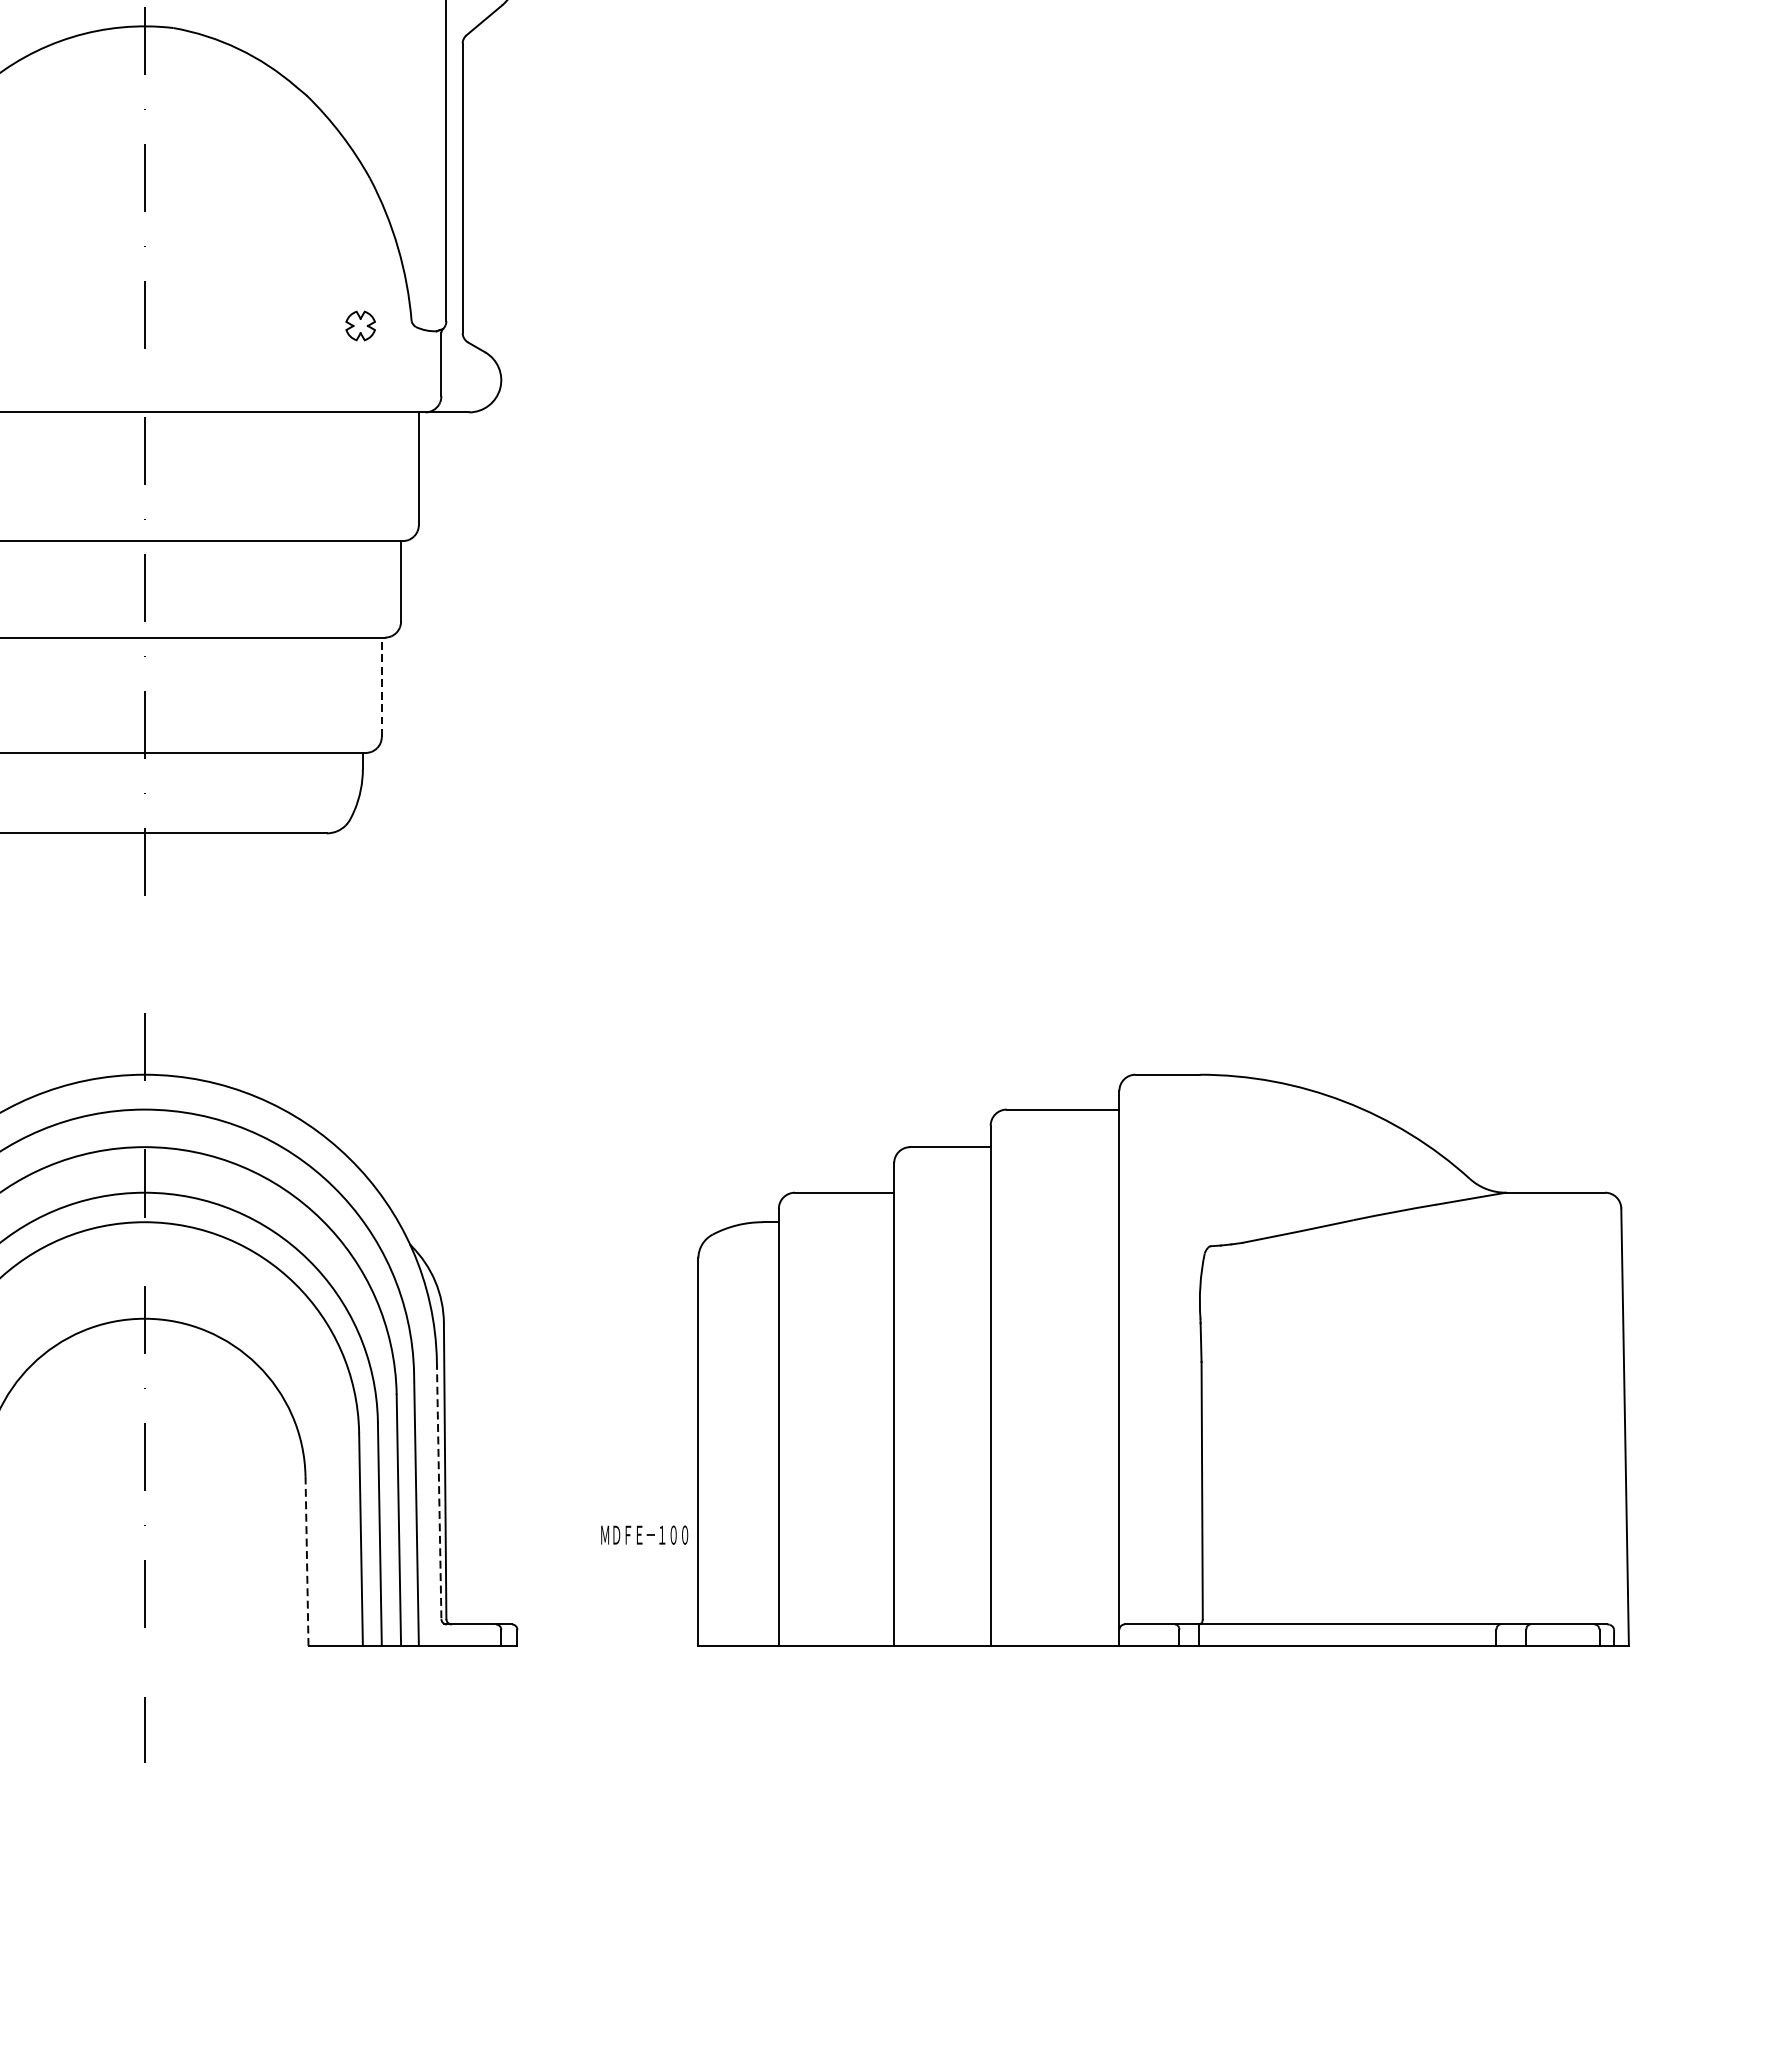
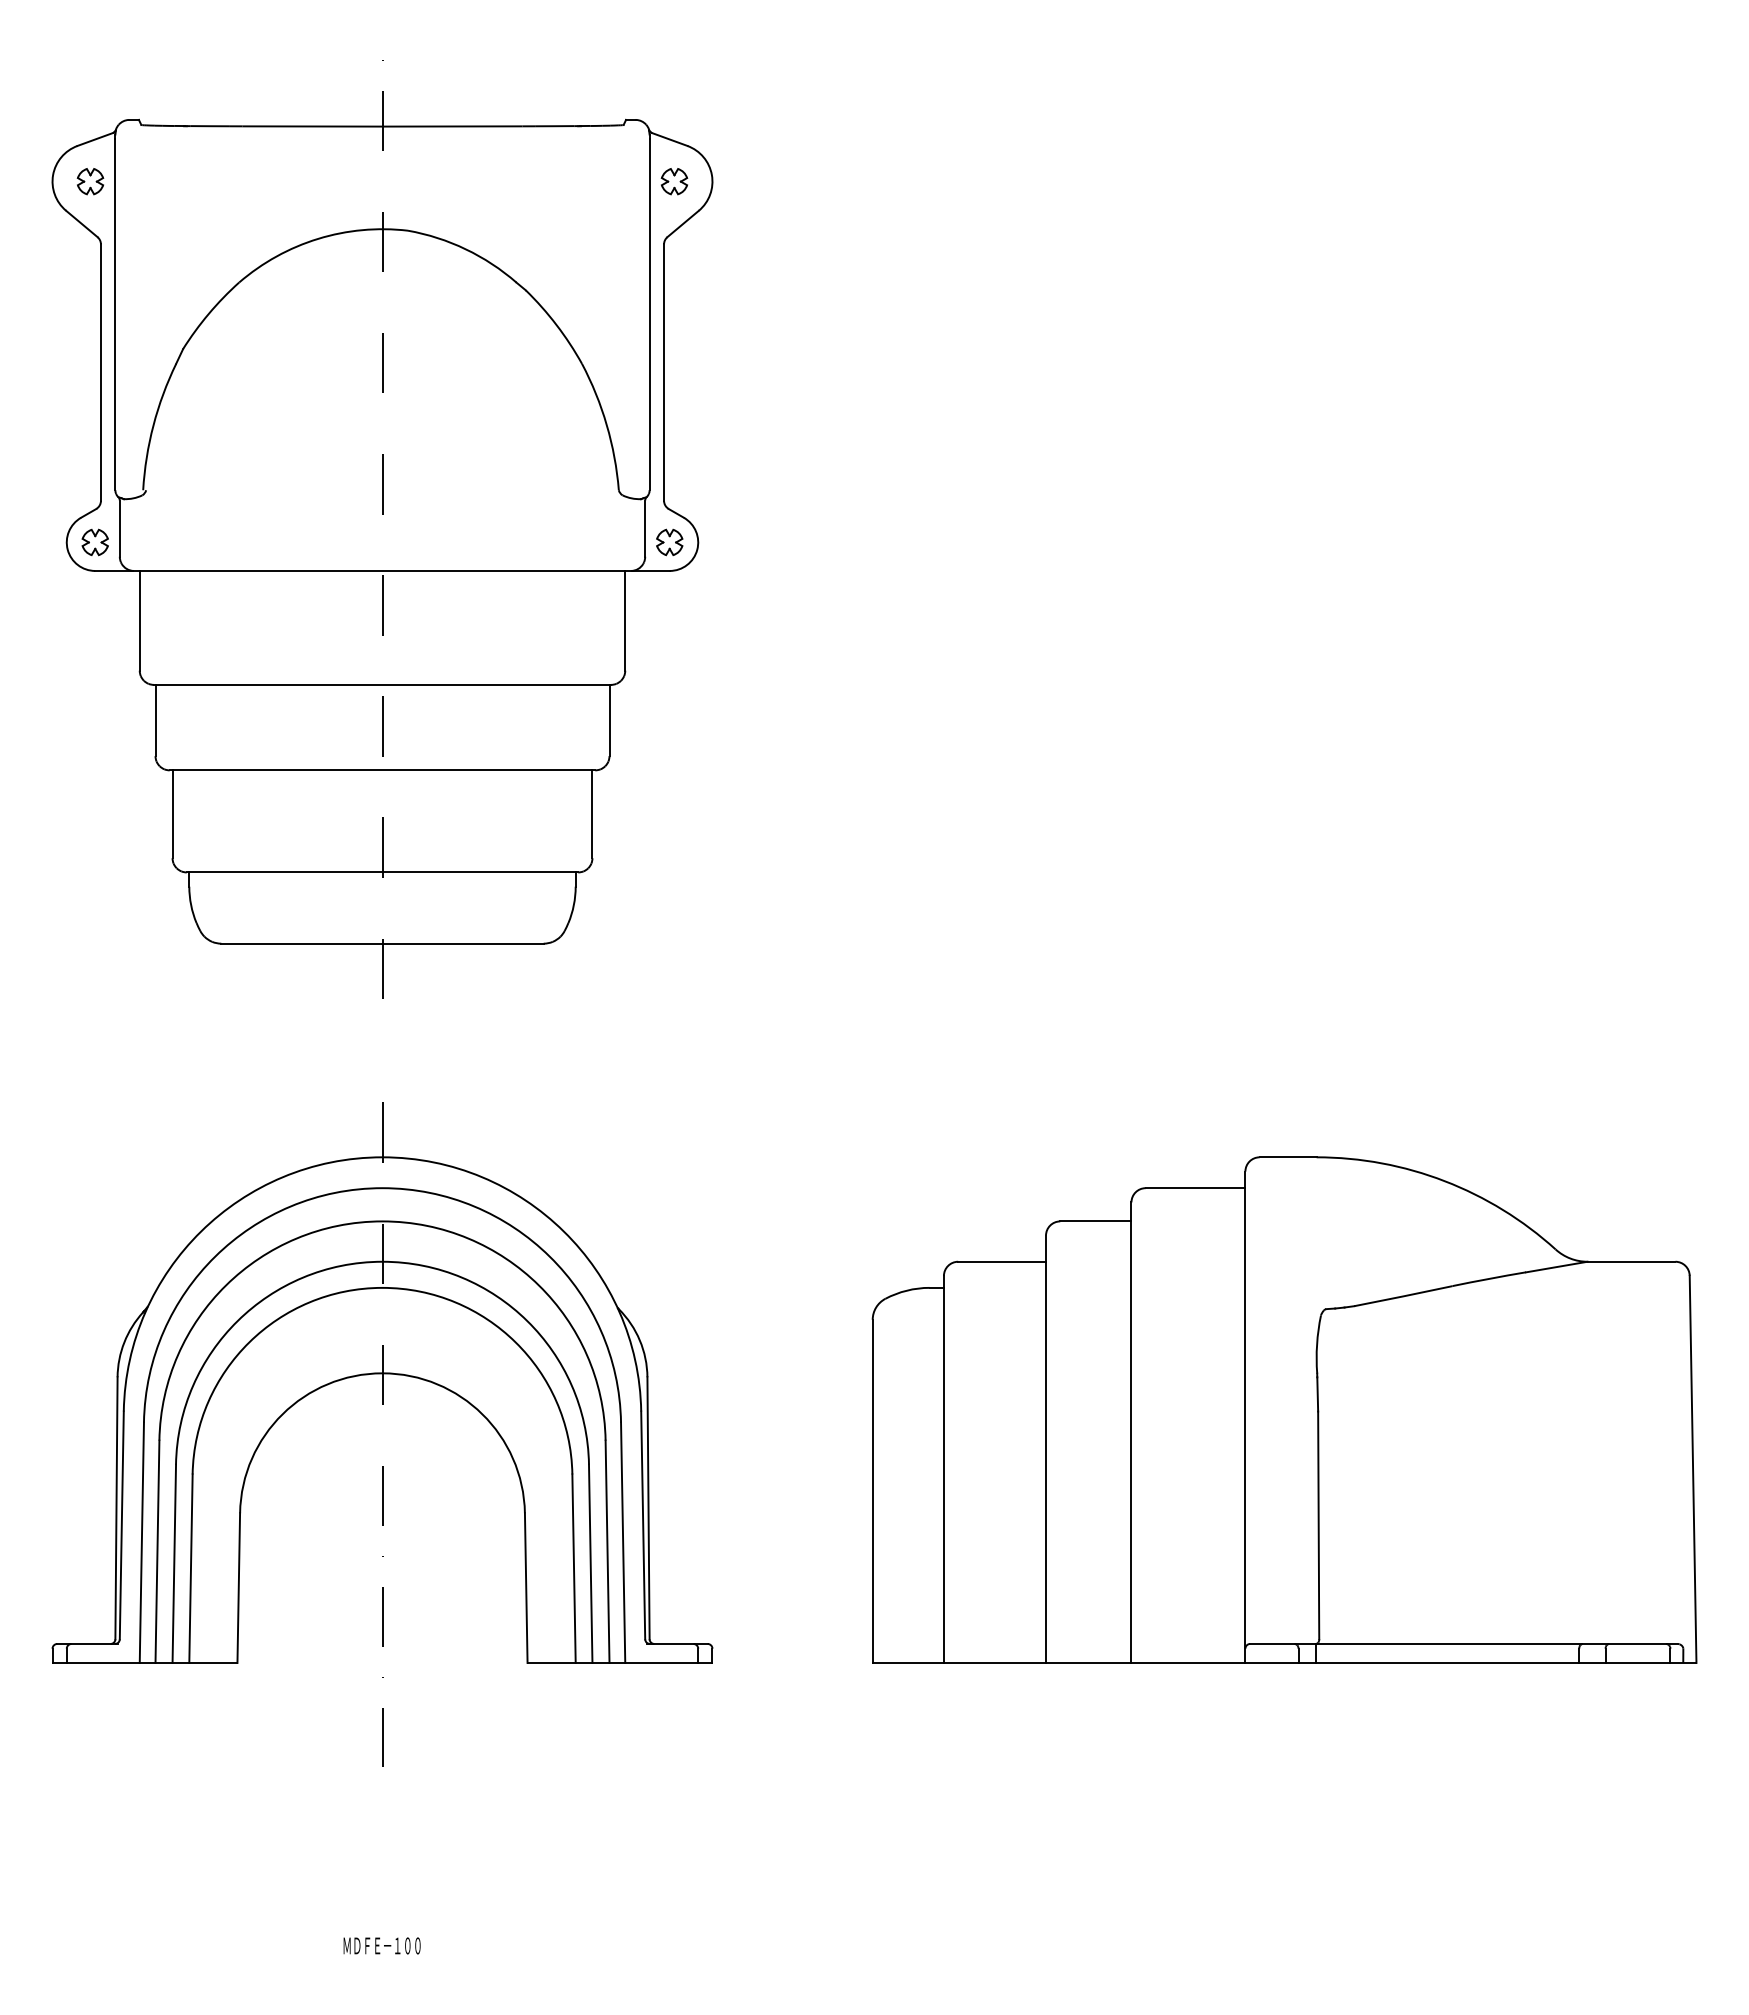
part: (360, 326) -> (669, 542), moved
line: (381, 687) -> (592, 814), dashed -> solid
line: (439, 1490) -> (643, 1525), dashed -> solid
text: (643, 1534) -> (381, 1945), moved
line: (307, 1561) -> (526, 1588), dashed -> solid

